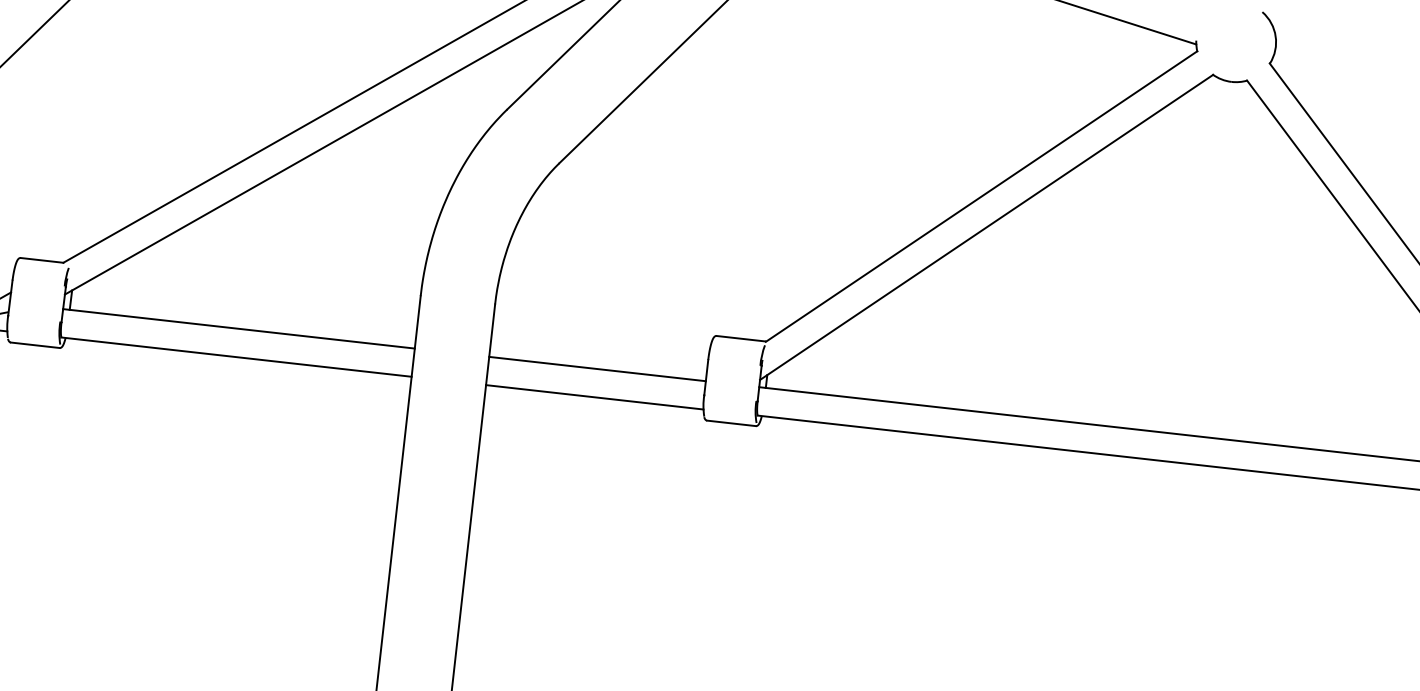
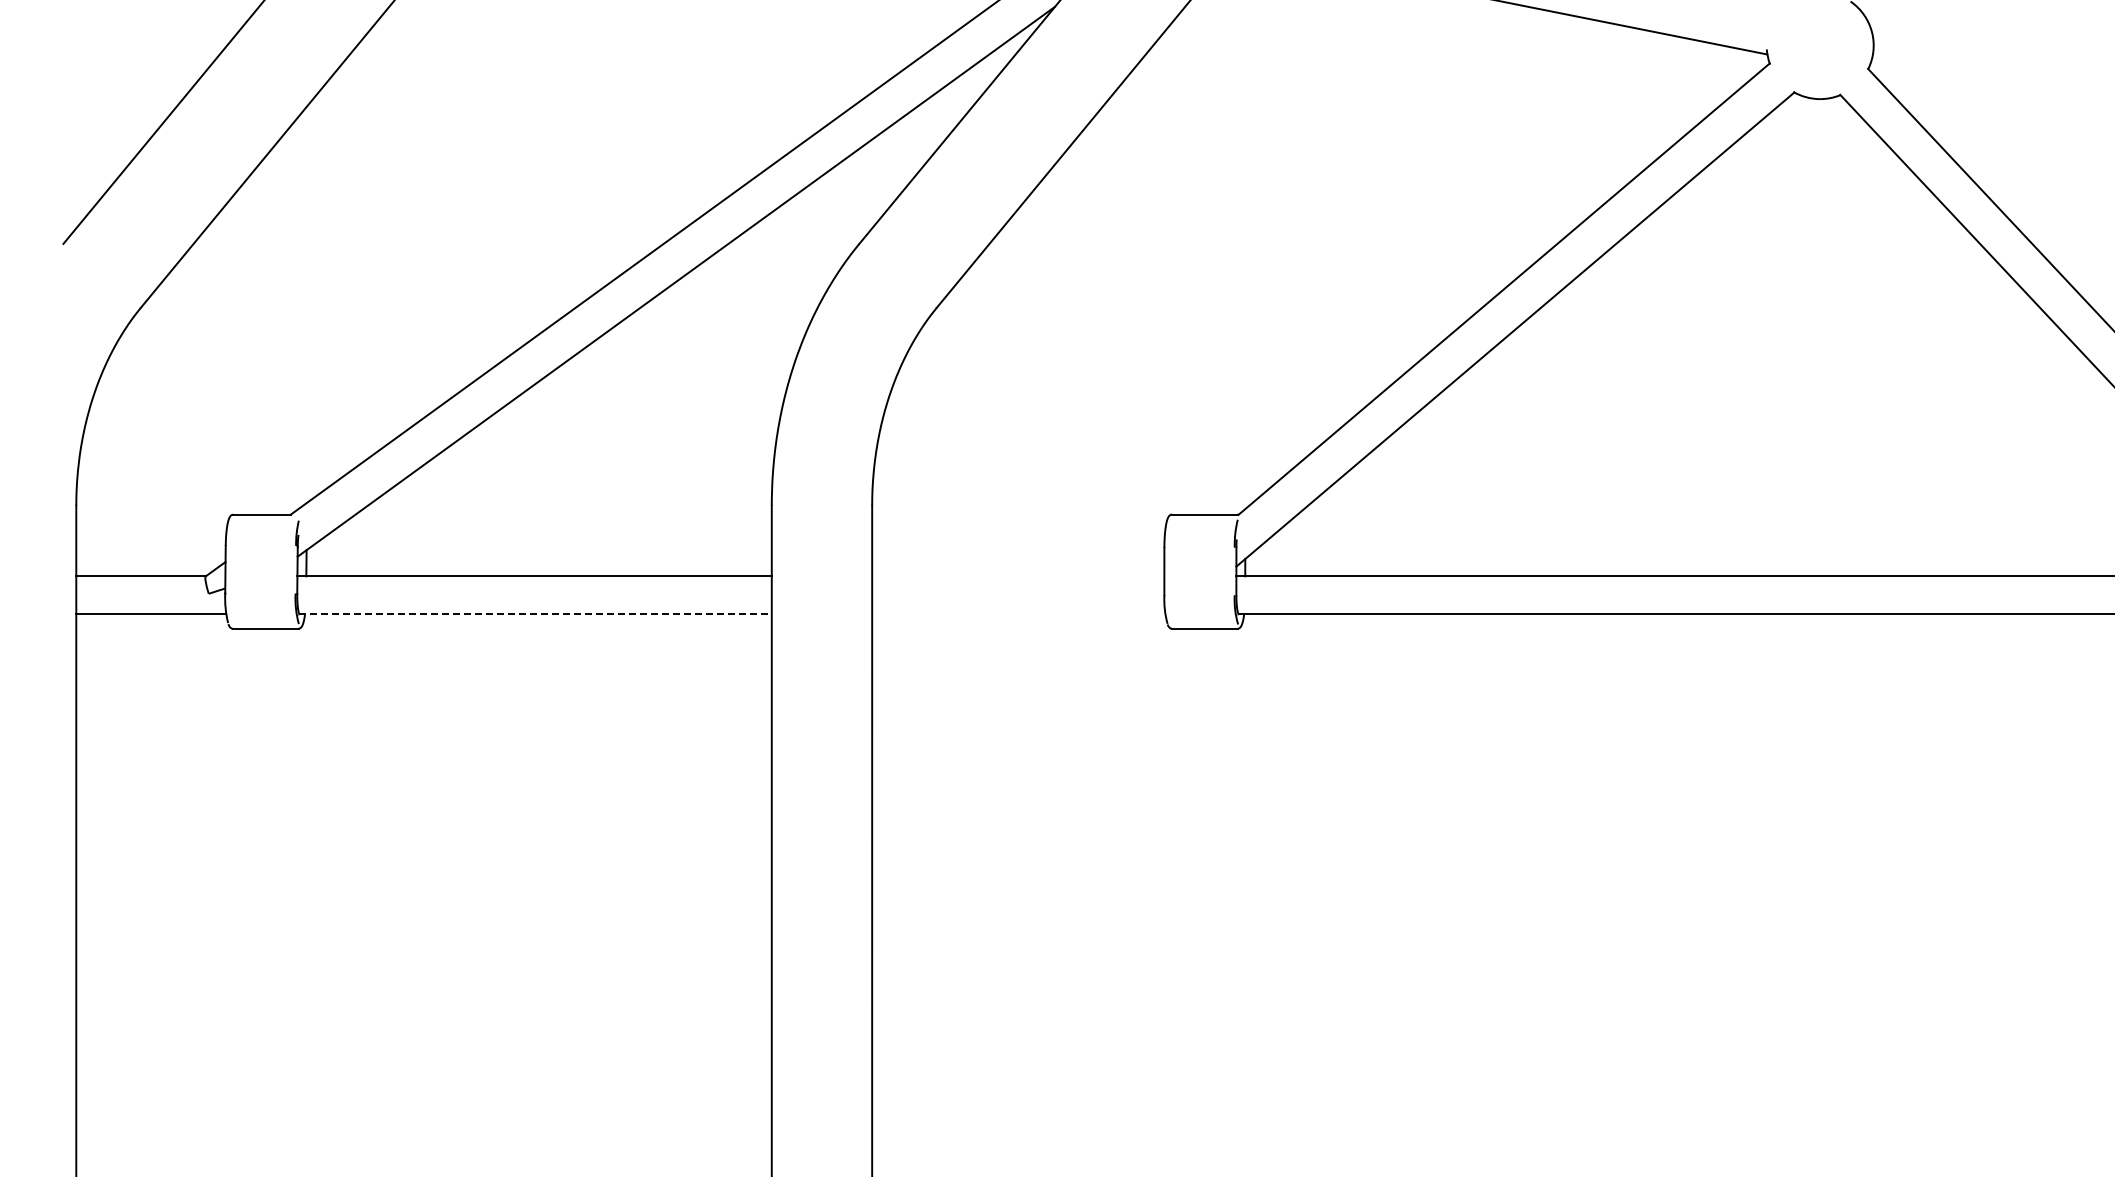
line: (237, 357) -> (536, 614), solid -> dashed
line: (597, 369) -> (1018, 576), removed
line: (594, 397) -> (1018, 614), removed

